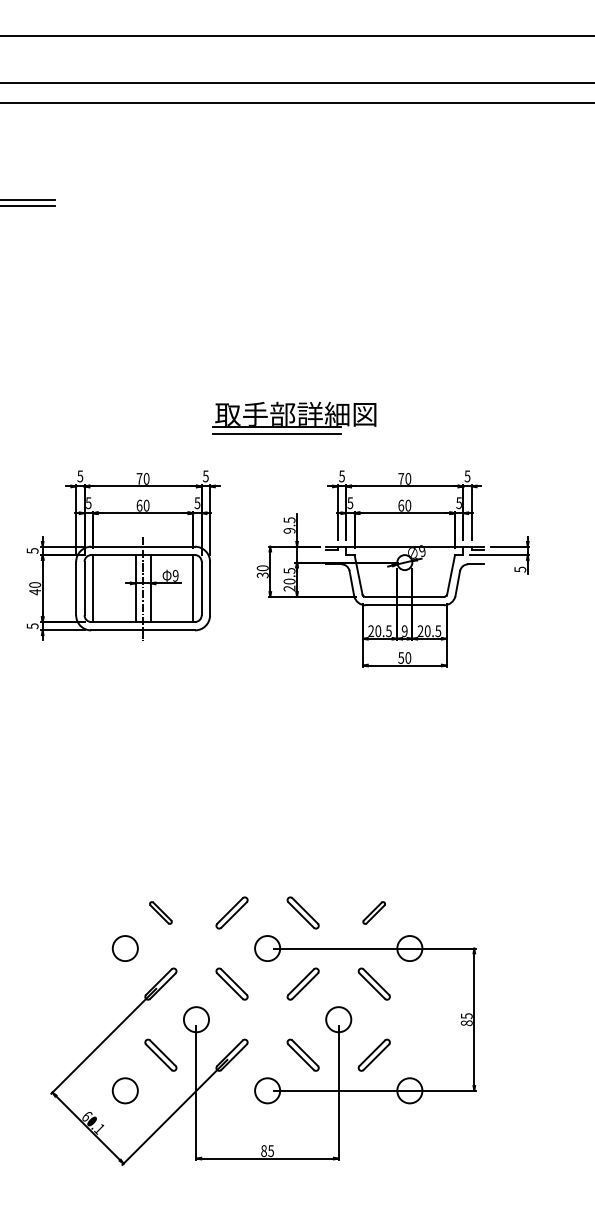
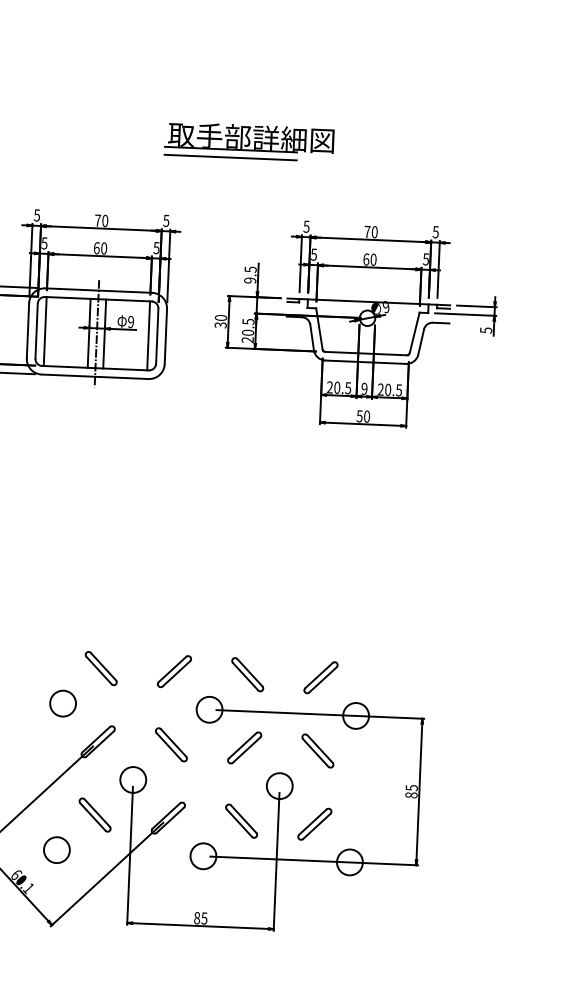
part: (294, 417) -> (249, 140), moved
part: (160, 912) -> (100, 668), size x1.43
part: (373, 912) -> (320, 677), size x1.43

